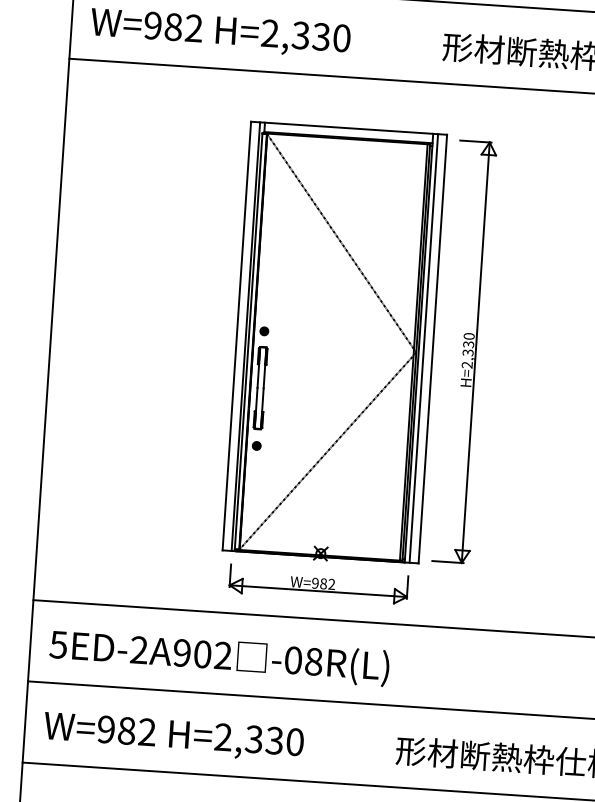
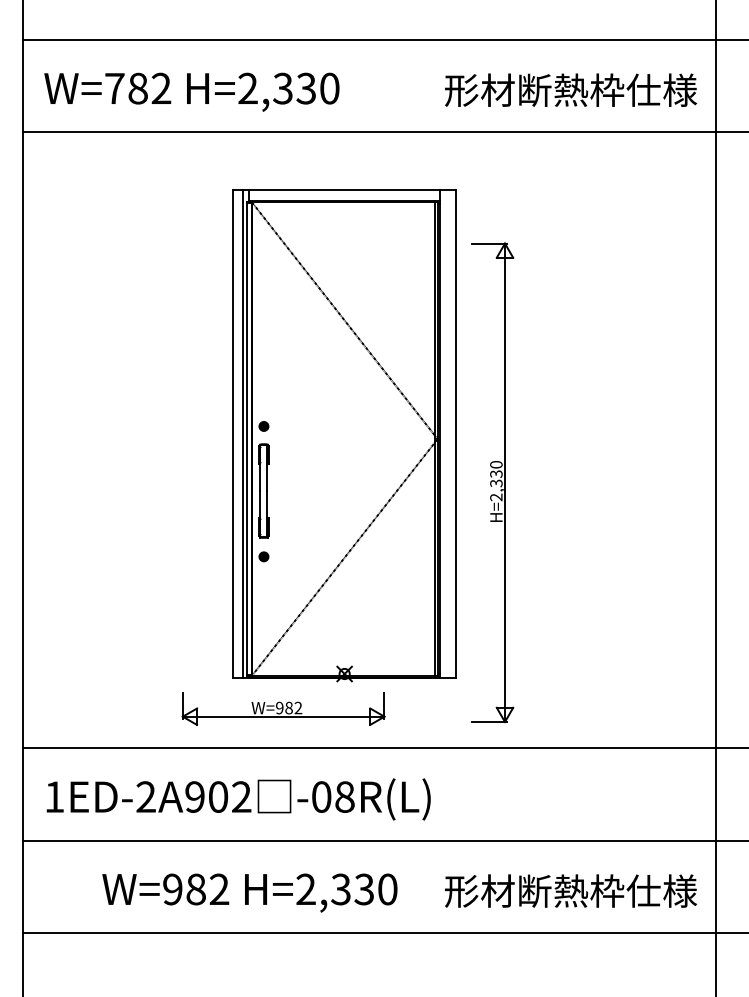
text: (152, 25) -> (114, 88), W=982 -> W=782
line: (423, 348) -> (445, 433), removed
part: (464, 351) -> (492, 482), moved
part: (318, 583) -> (283, 708), moved
text: (58, 644) -> (54, 796), 5ED-2A902 -> 1ED-2A902
text: (173, 736) -> (249, 892), moved

